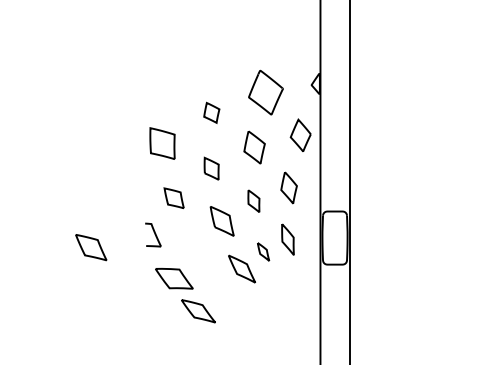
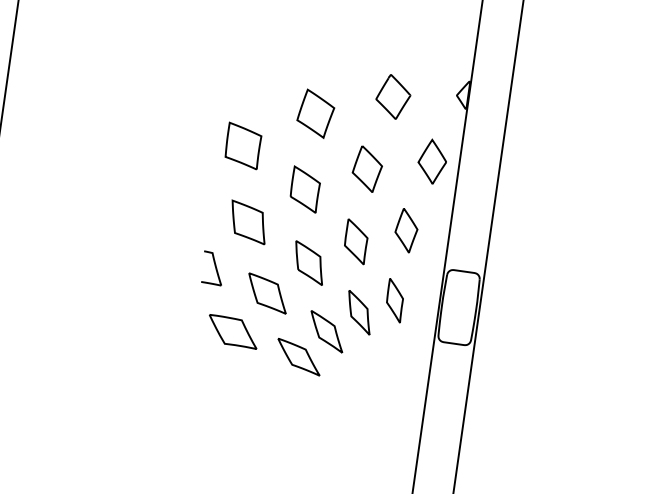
part: (265, 92) -> (392, 96), size x0.71
part: (211, 112) -> (315, 113), size x1.67
part: (211, 168) -> (304, 189), size x1.43
part: (173, 198) -> (247, 222), size x1.43
part: (253, 201) -> (355, 242), size x1.43
part: (91, 247) -> (267, 293), moved
part: (263, 251) -> (359, 312), size x1.67
part: (198, 311) -> (298, 357), moved

